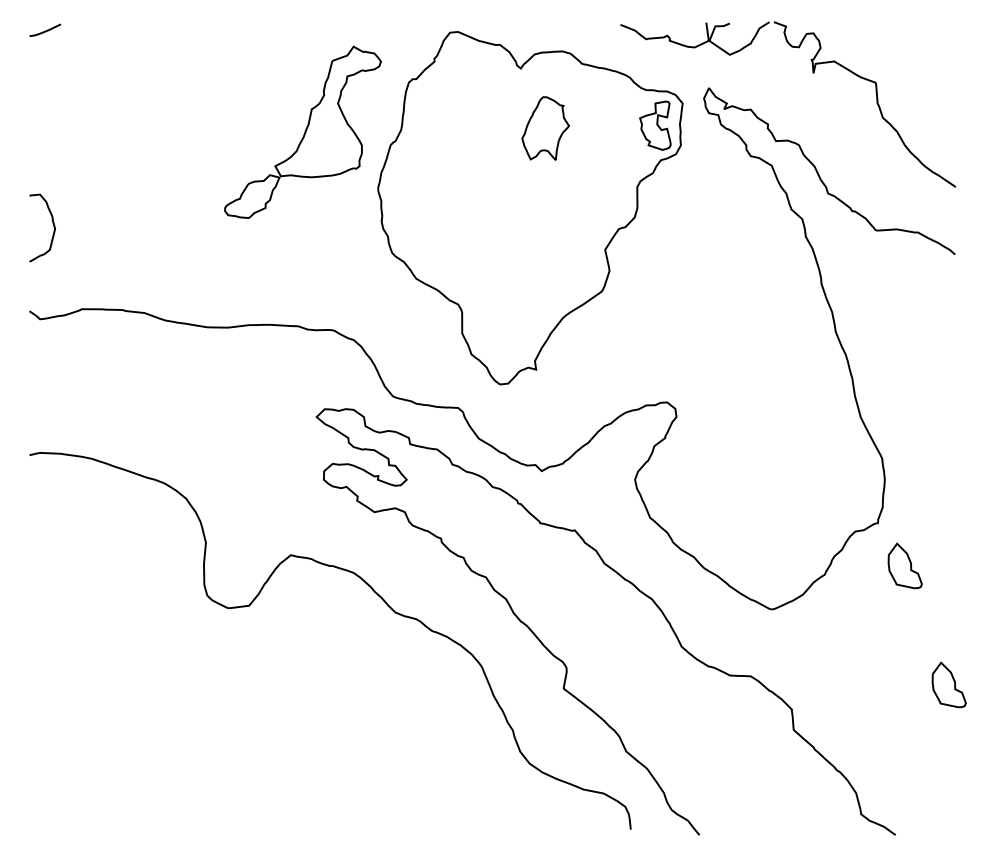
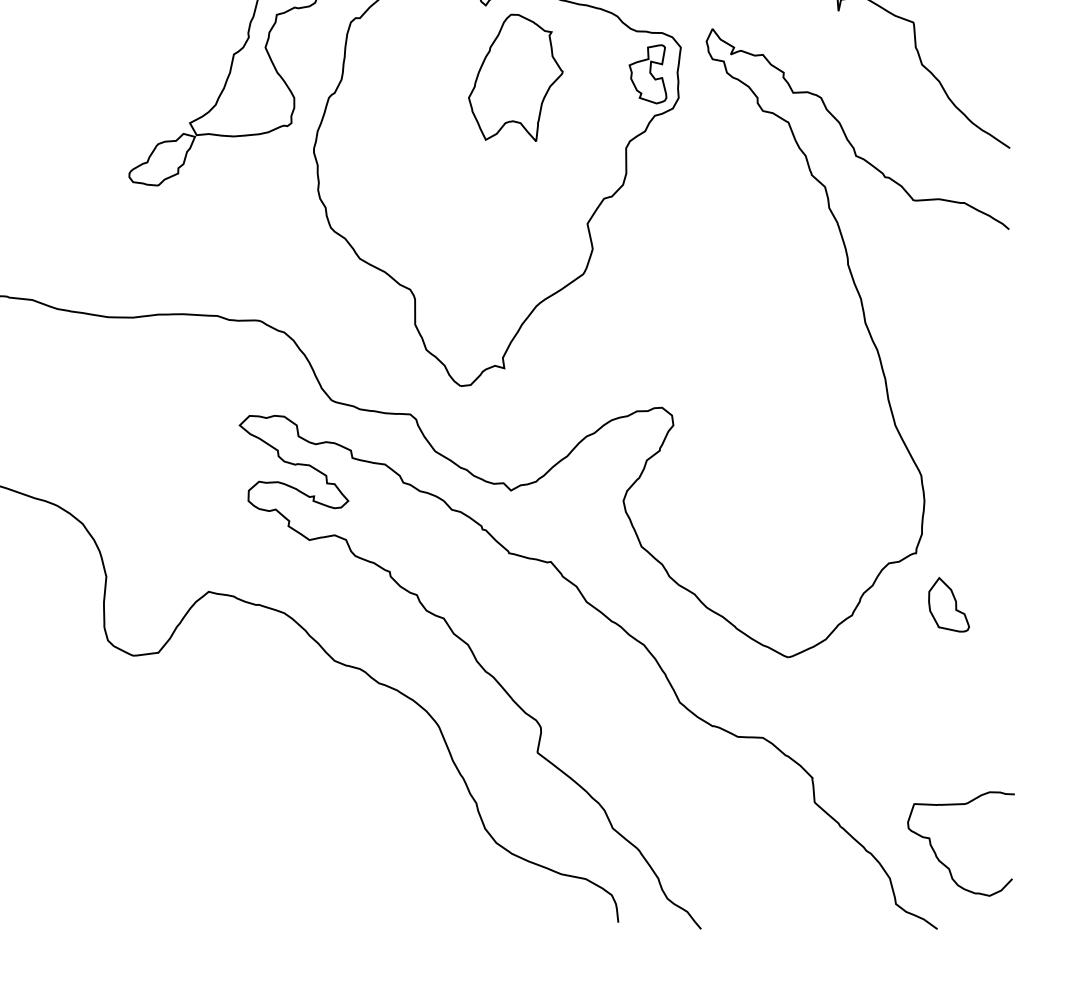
part: (545, 128) -> (515, 77), size x1.67
part: (948, 684) -> (1001, 747), removed
curve: (900, 779) -> (943, 862), added

